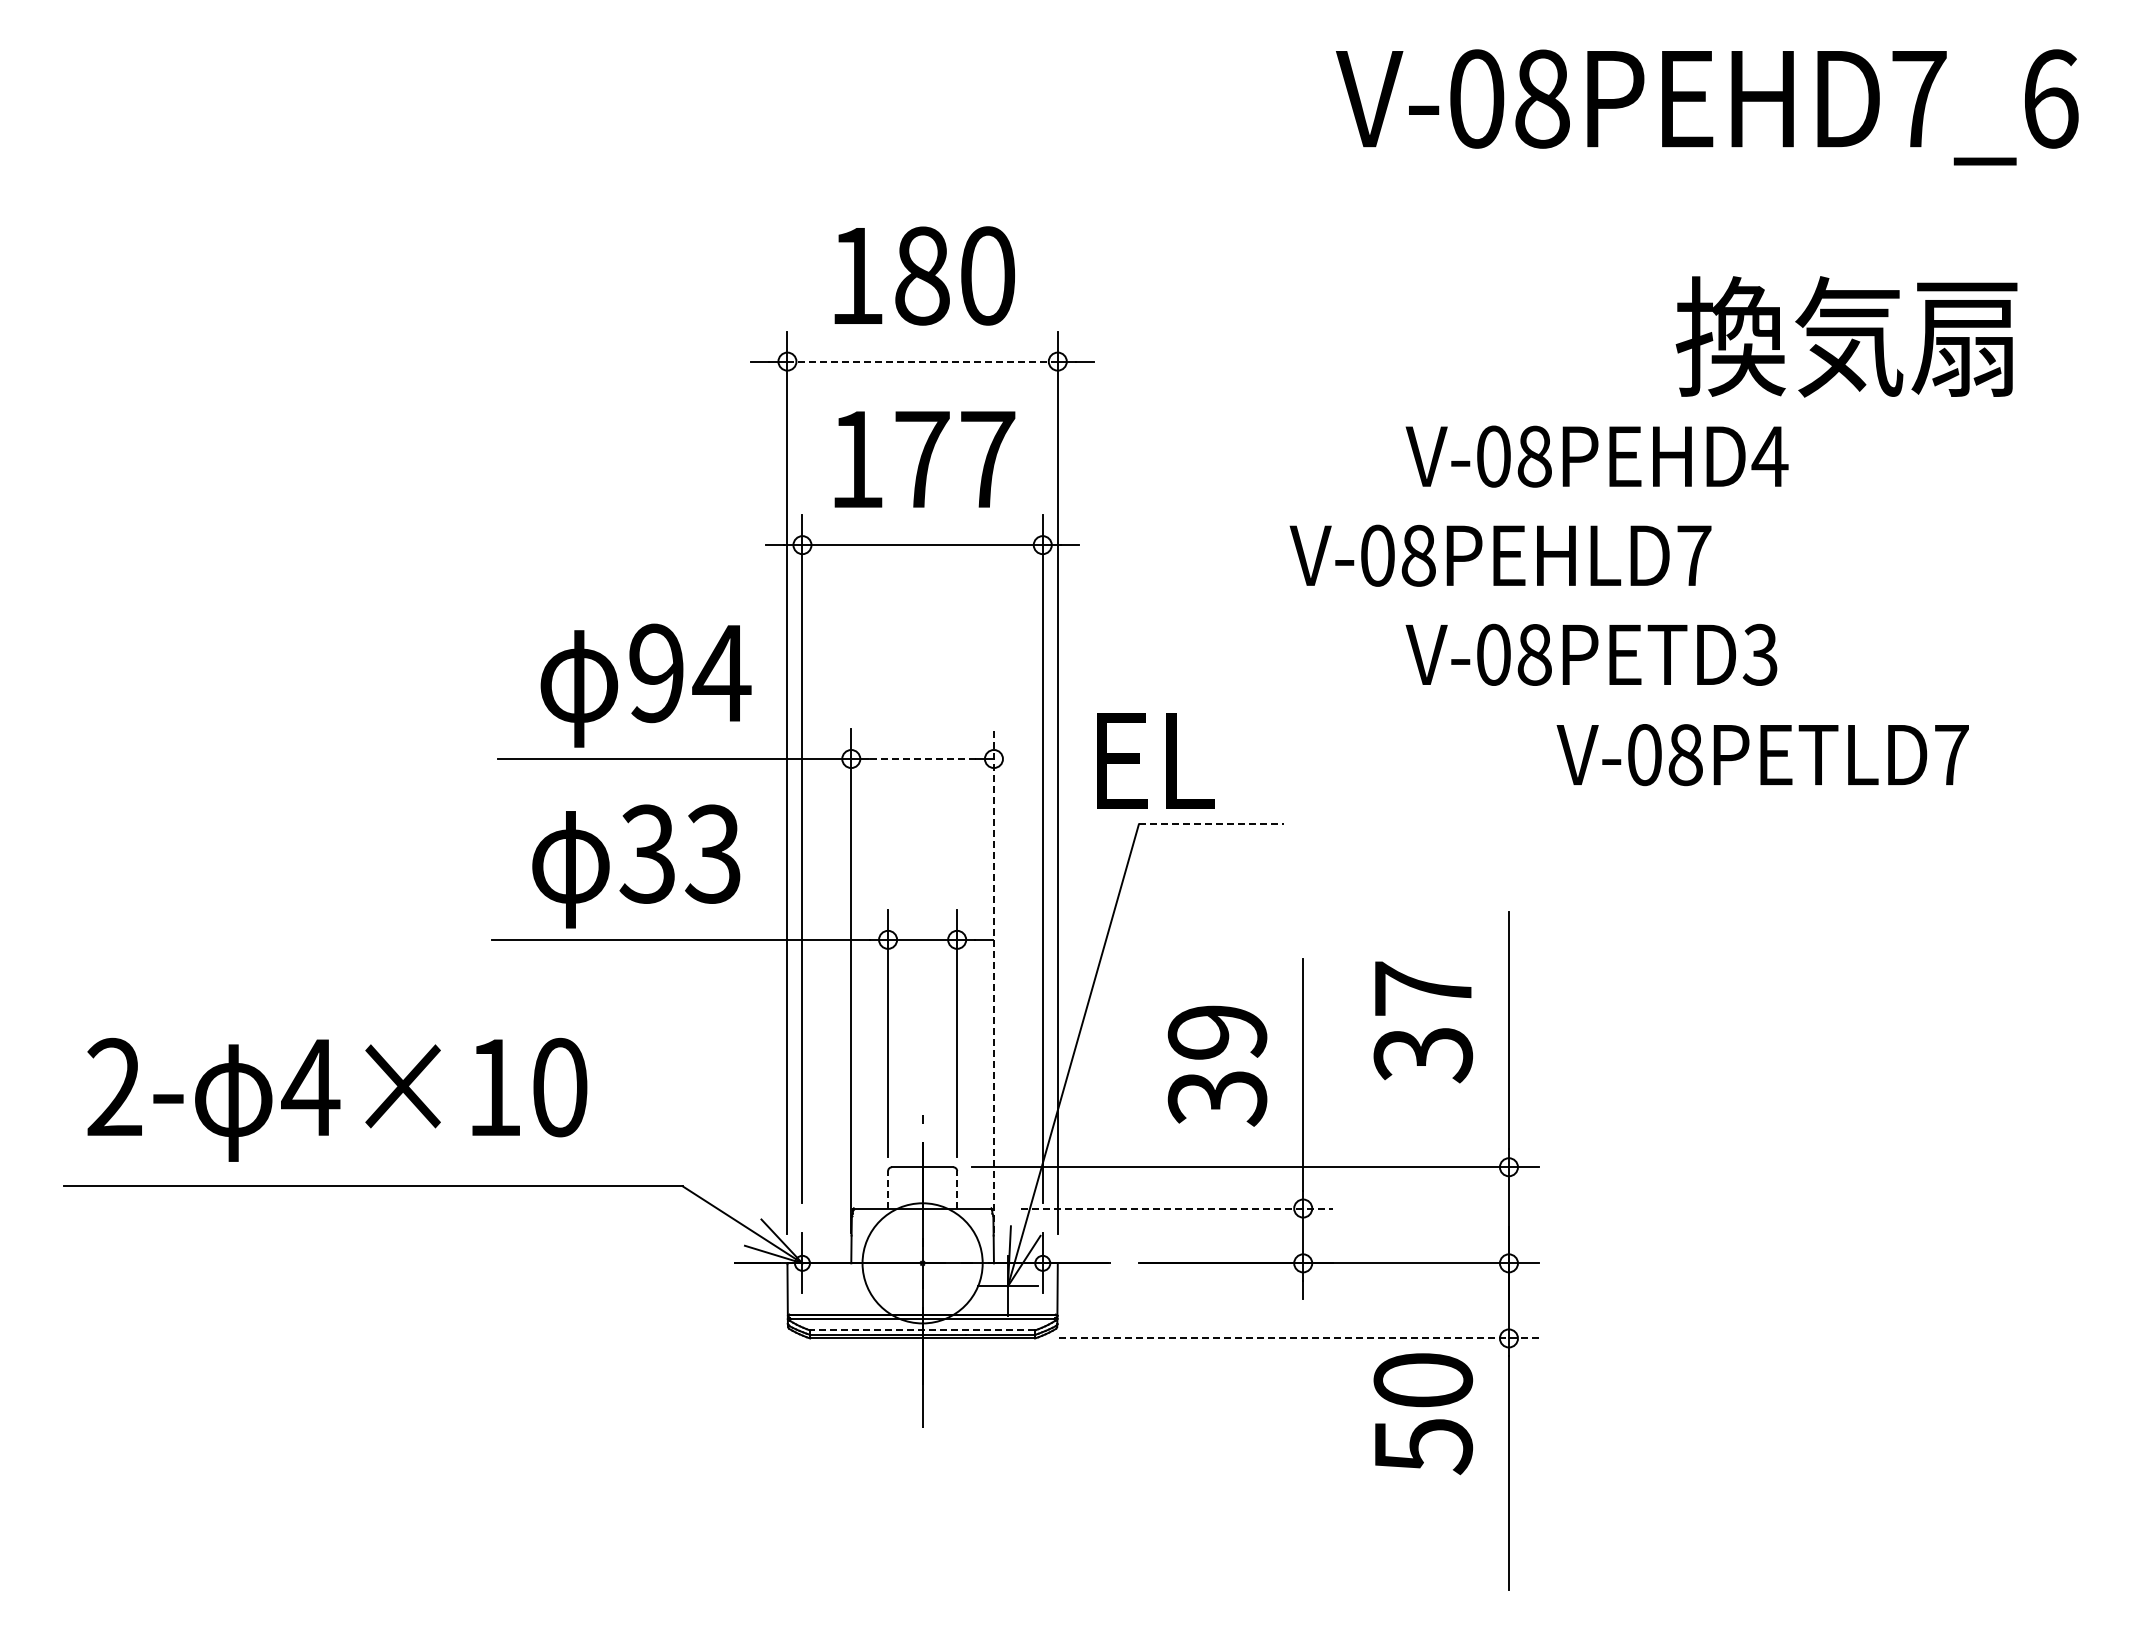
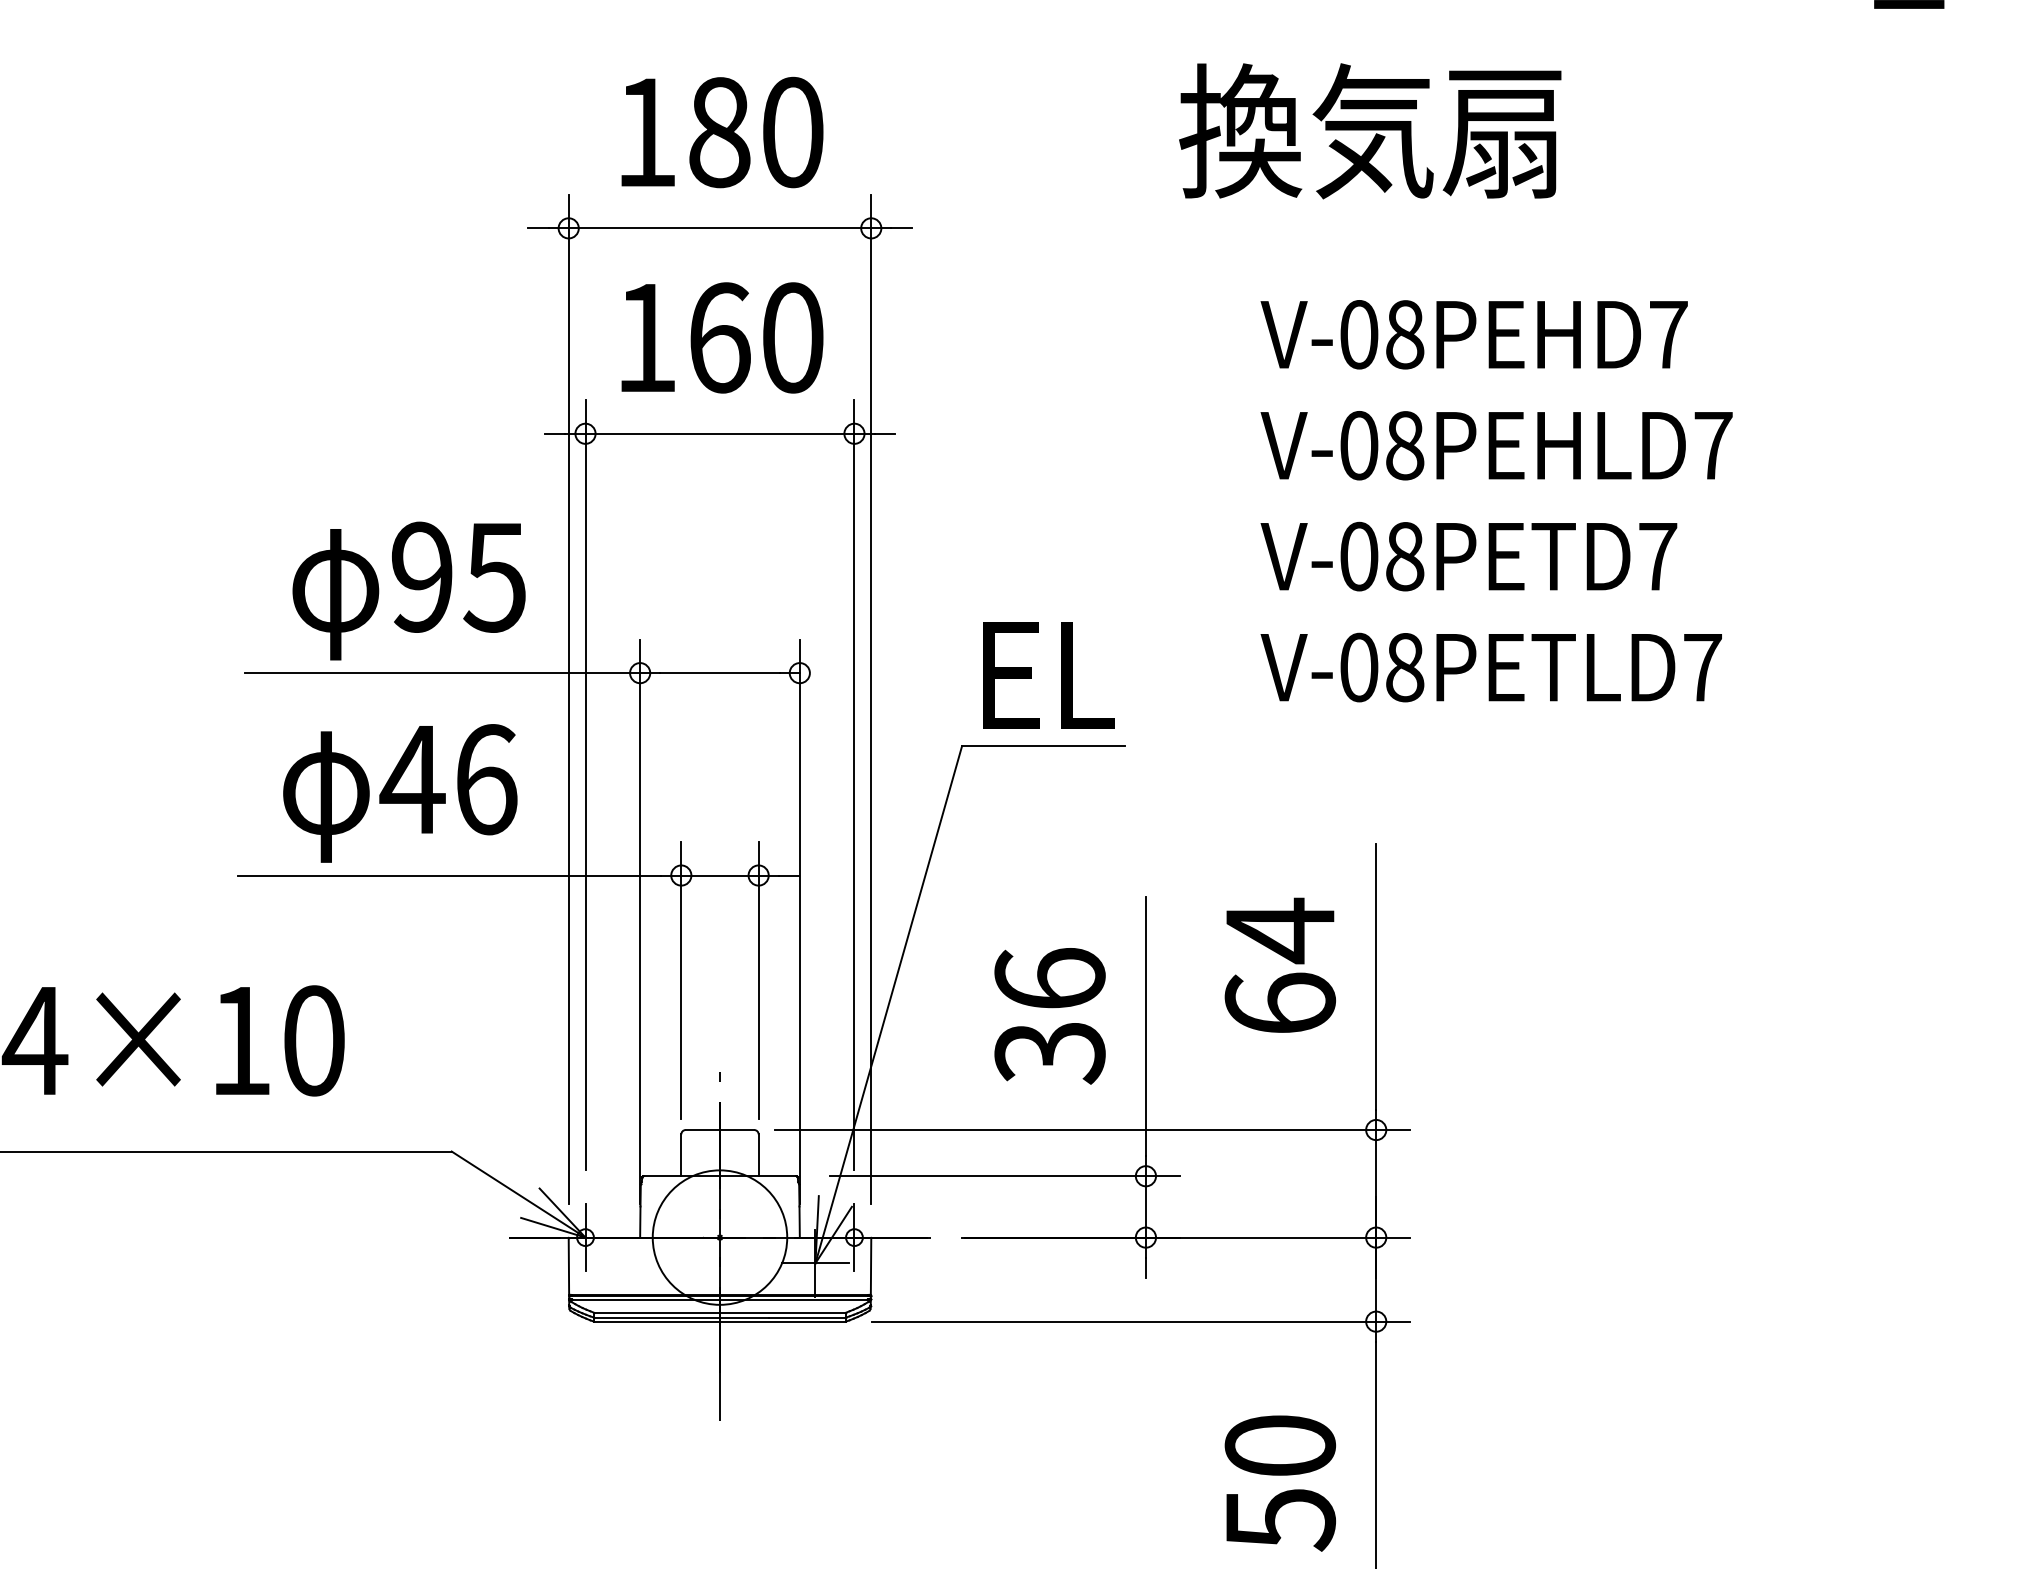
text: (1846, 336) -> (1370, 130), moved
line: (923, 361) -> (720, 228), dashed -> solid
text: (1769, 456) -> (1667, 334), V-08PEHD4 -> V-08PEHD7
text: (955, 459) -> (756, 337), 177 -> 160
text: (1500, 555) -> (1496, 445), moved
text: (1759, 654) -> (1656, 556), V-08PETD3 -> V-08PETD7
text: (721, 674) -> (494, 578), 94 -> 95
text: (1762, 755) -> (1490, 668), moved
line: (922, 759) -> (719, 673), dashed -> solid
text: (1155, 760) -> (1048, 674), moved
line: (1211, 824) -> (1043, 746), dashed -> solid
text: (679, 853) -> (447, 778), 33 -> 46
line: (993, 980) -> (799, 921), dashed -> solid
text: (1423, 1021) -> (1280, 966), 37 -> 64
text: (1217, 1031) -> (1050, 978), 39 -> 36
line: (888, 1189) -> (681, 1154), dashed -> solid
line: (957, 1189) -> (759, 1154), dashed -> solid
line: (1177, 1208) -> (1005, 1176), dashed -> solid
line: (922, 1330) -> (719, 1312), dashed -> solid
line: (1299, 1338) -> (1141, 1321), dashed -> solid
text: (1423, 1414) -> (1280, 1483), moved

